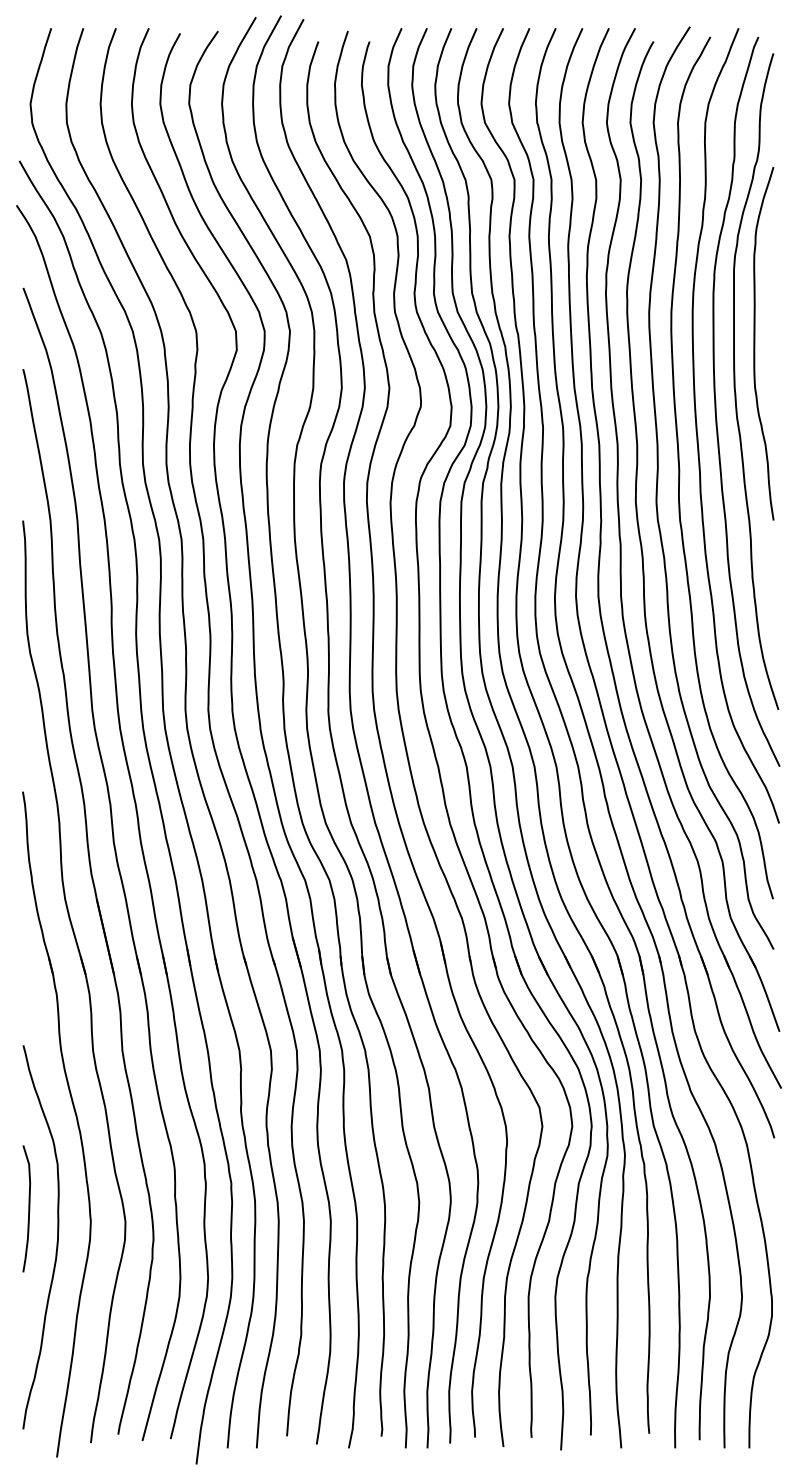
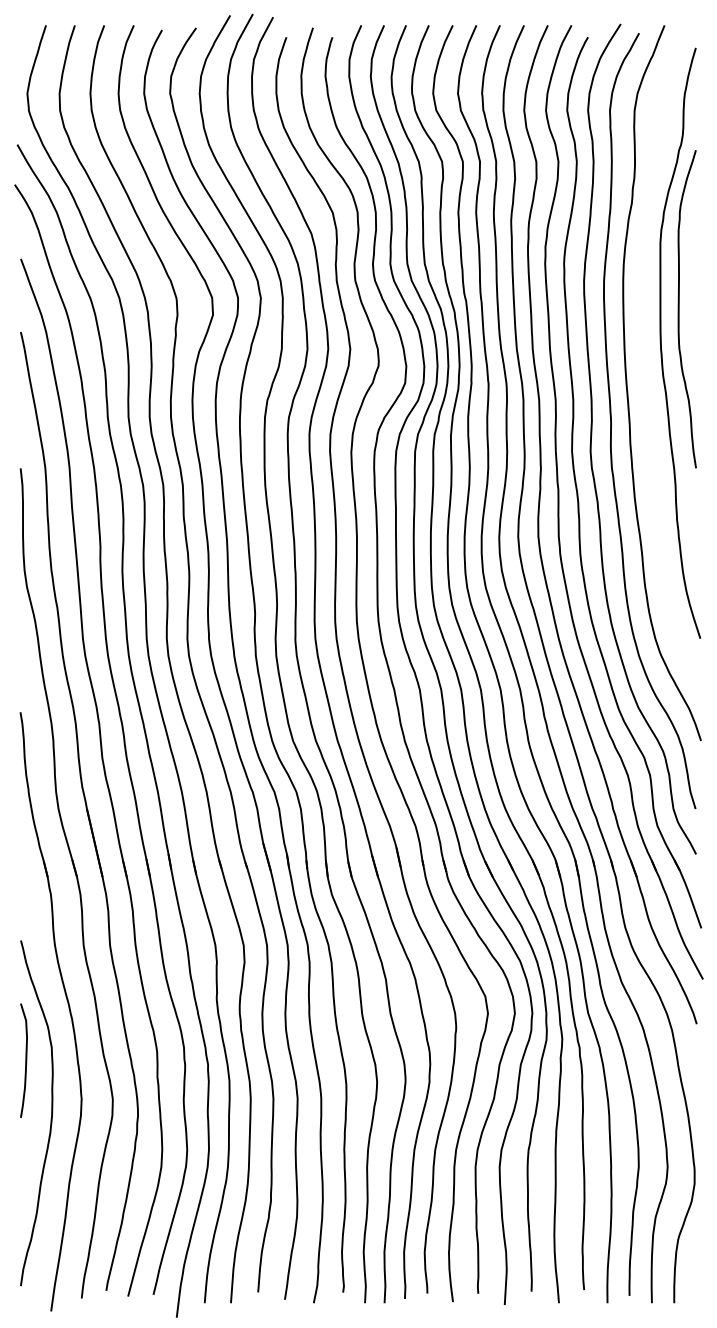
curve: (716, 401) -> (644, 361), removed
curve: (28, 1208) -> (25, 1060), moved

